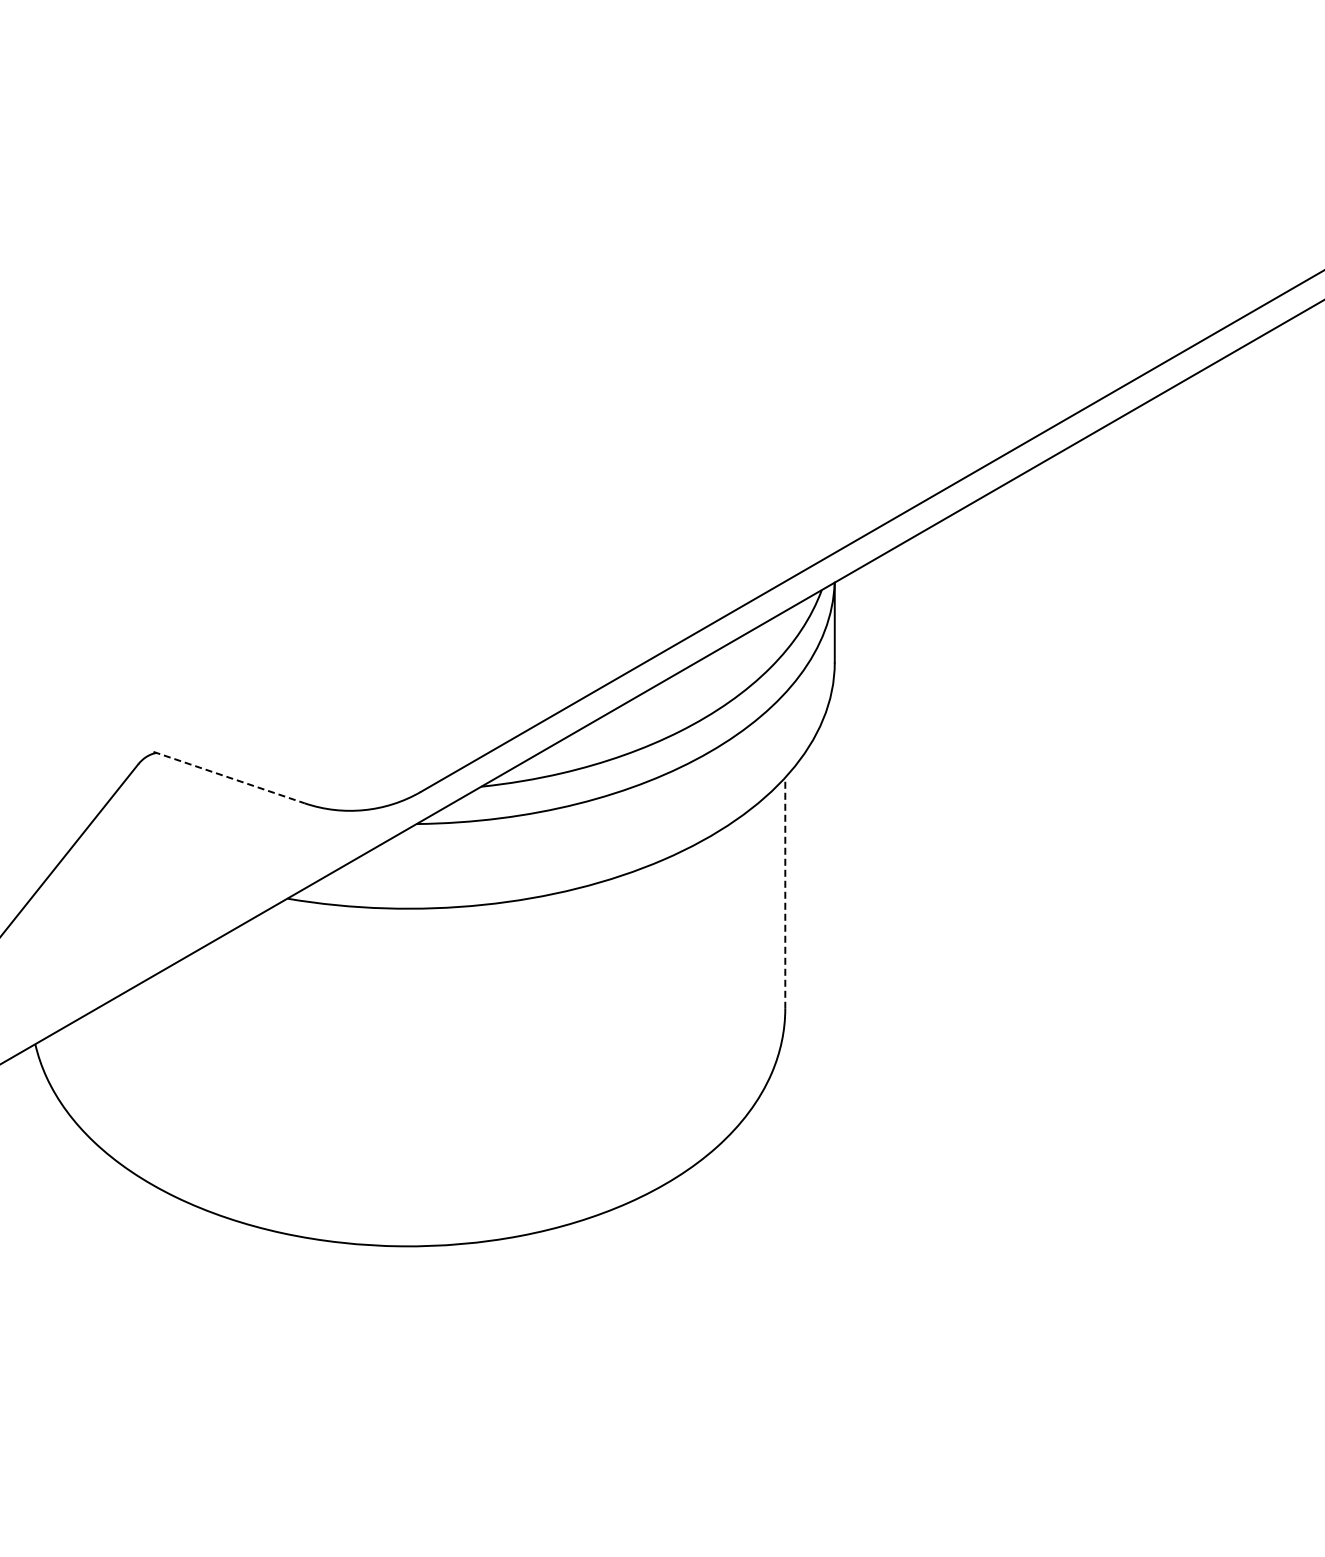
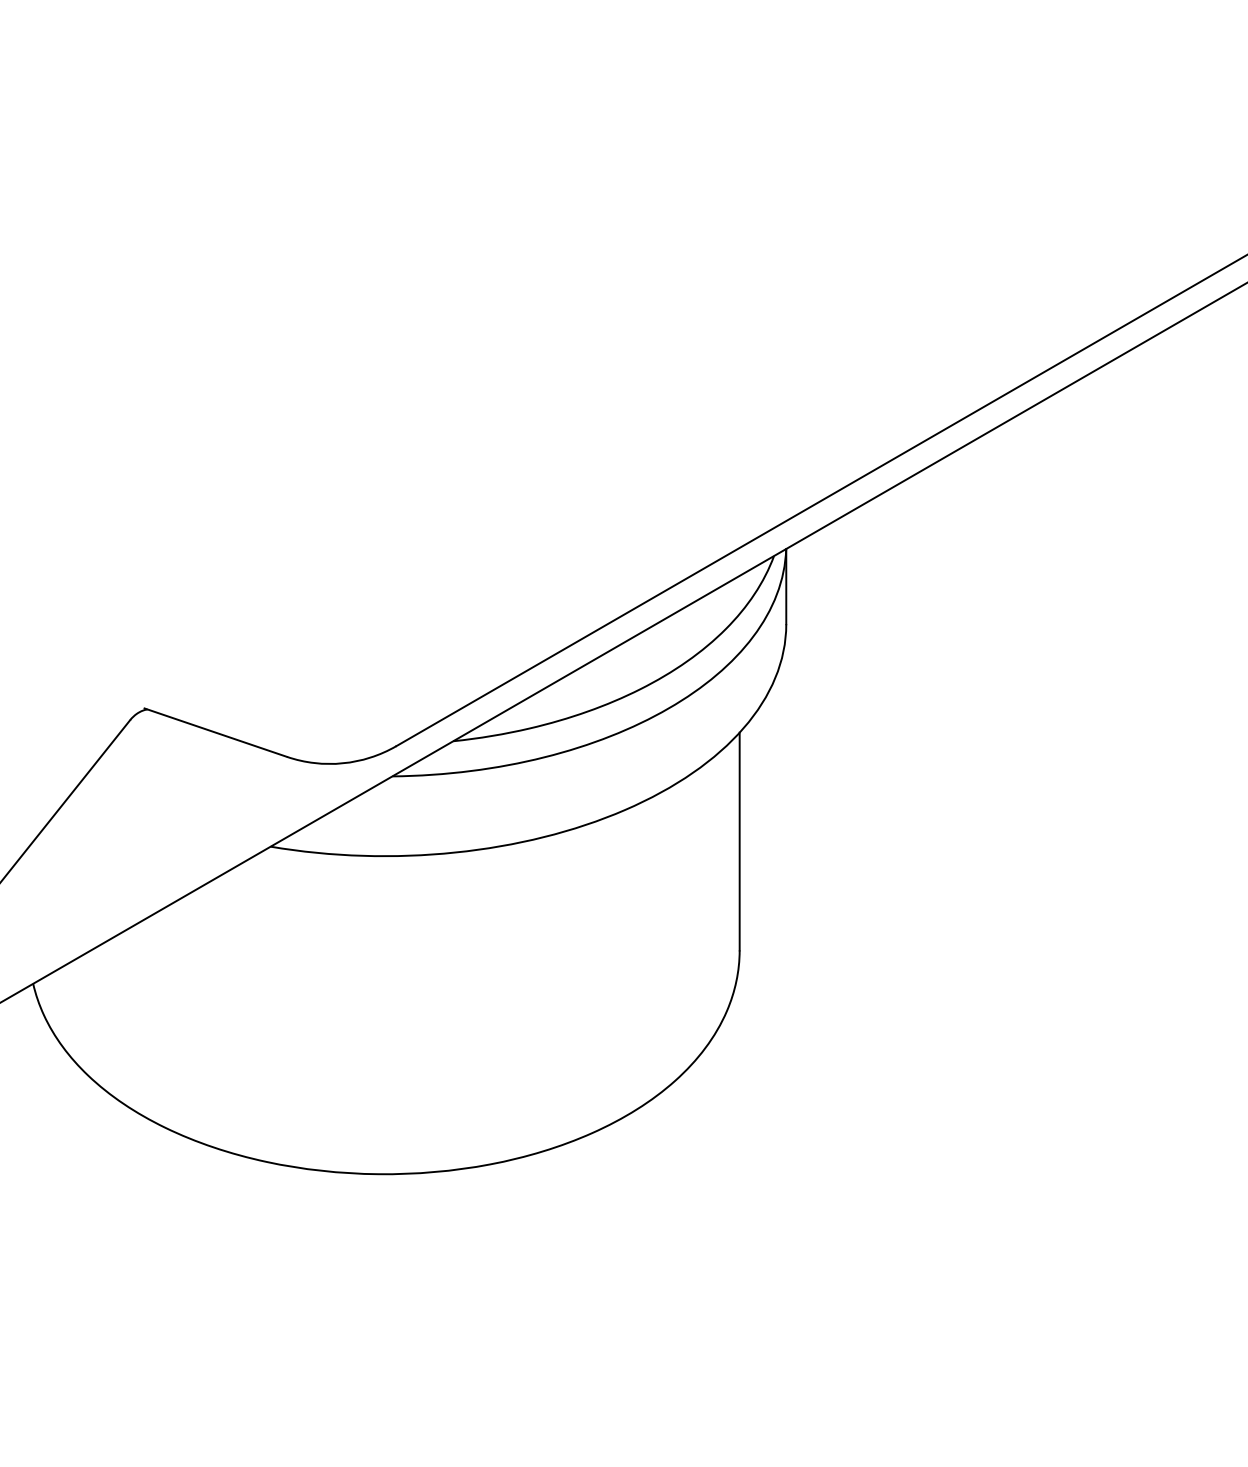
line: (229, 777) -> (216, 732), dashed -> solid
line: (785, 893) -> (739, 841), dashed -> solid

